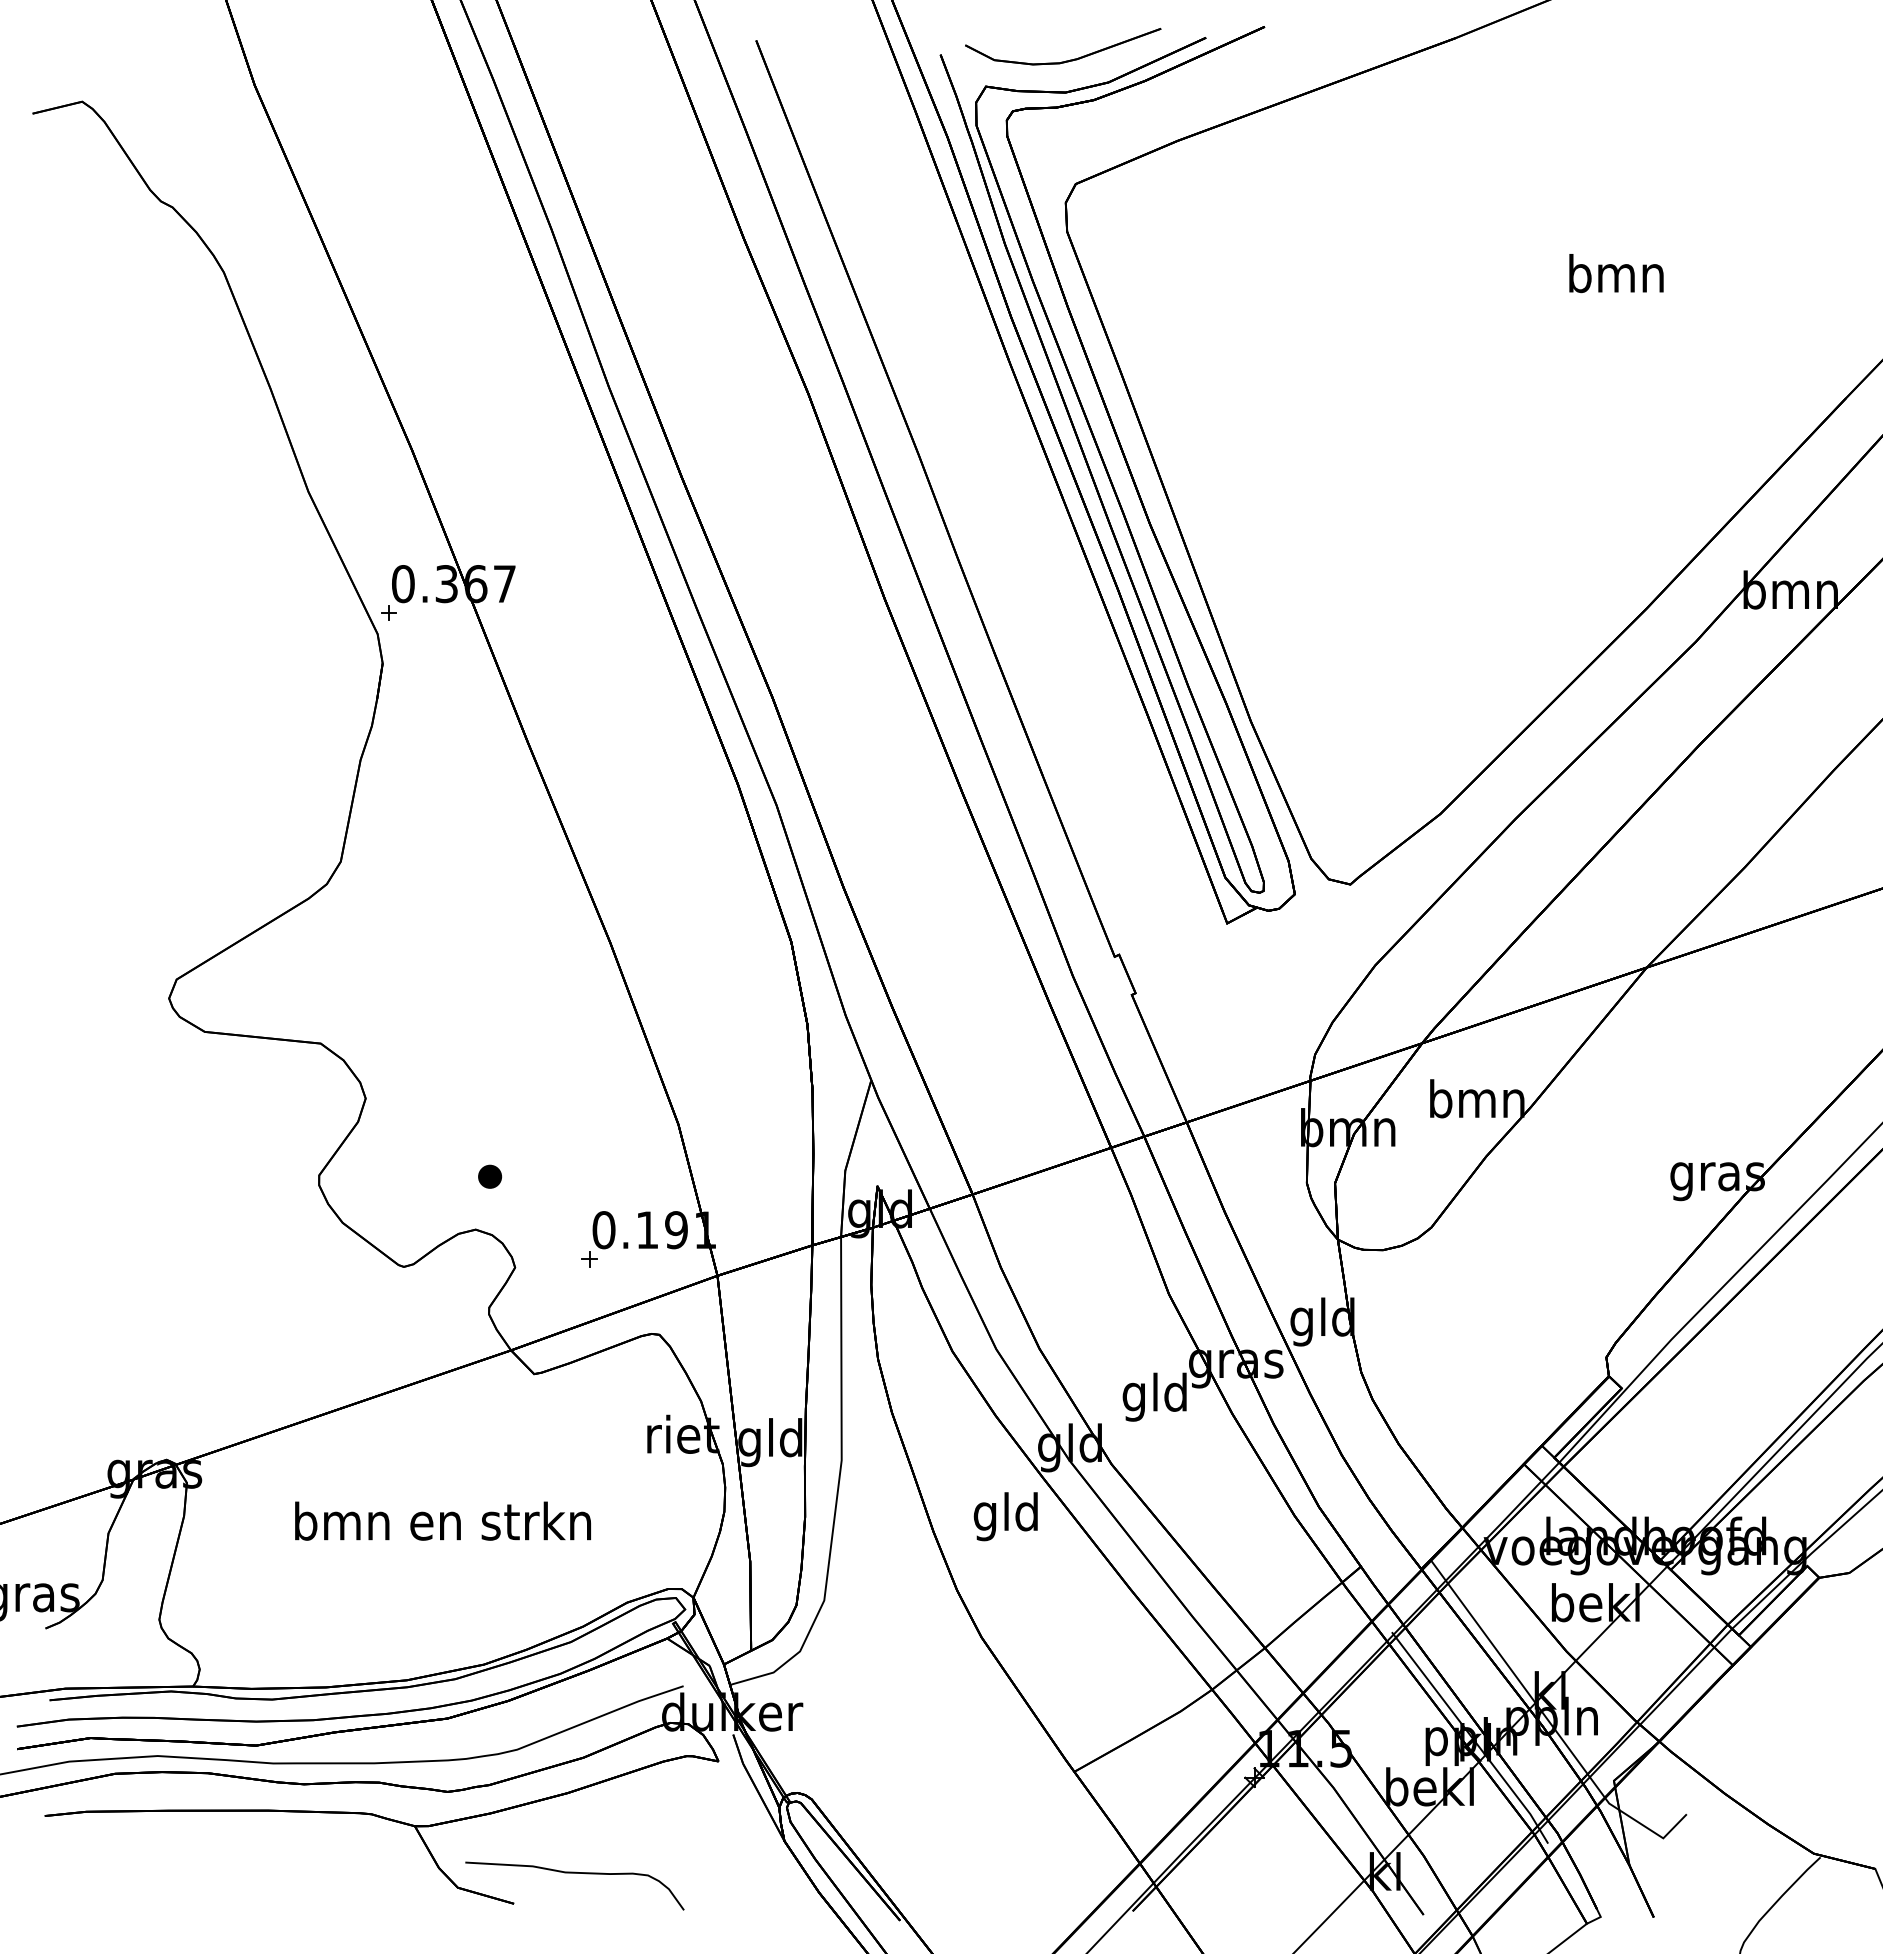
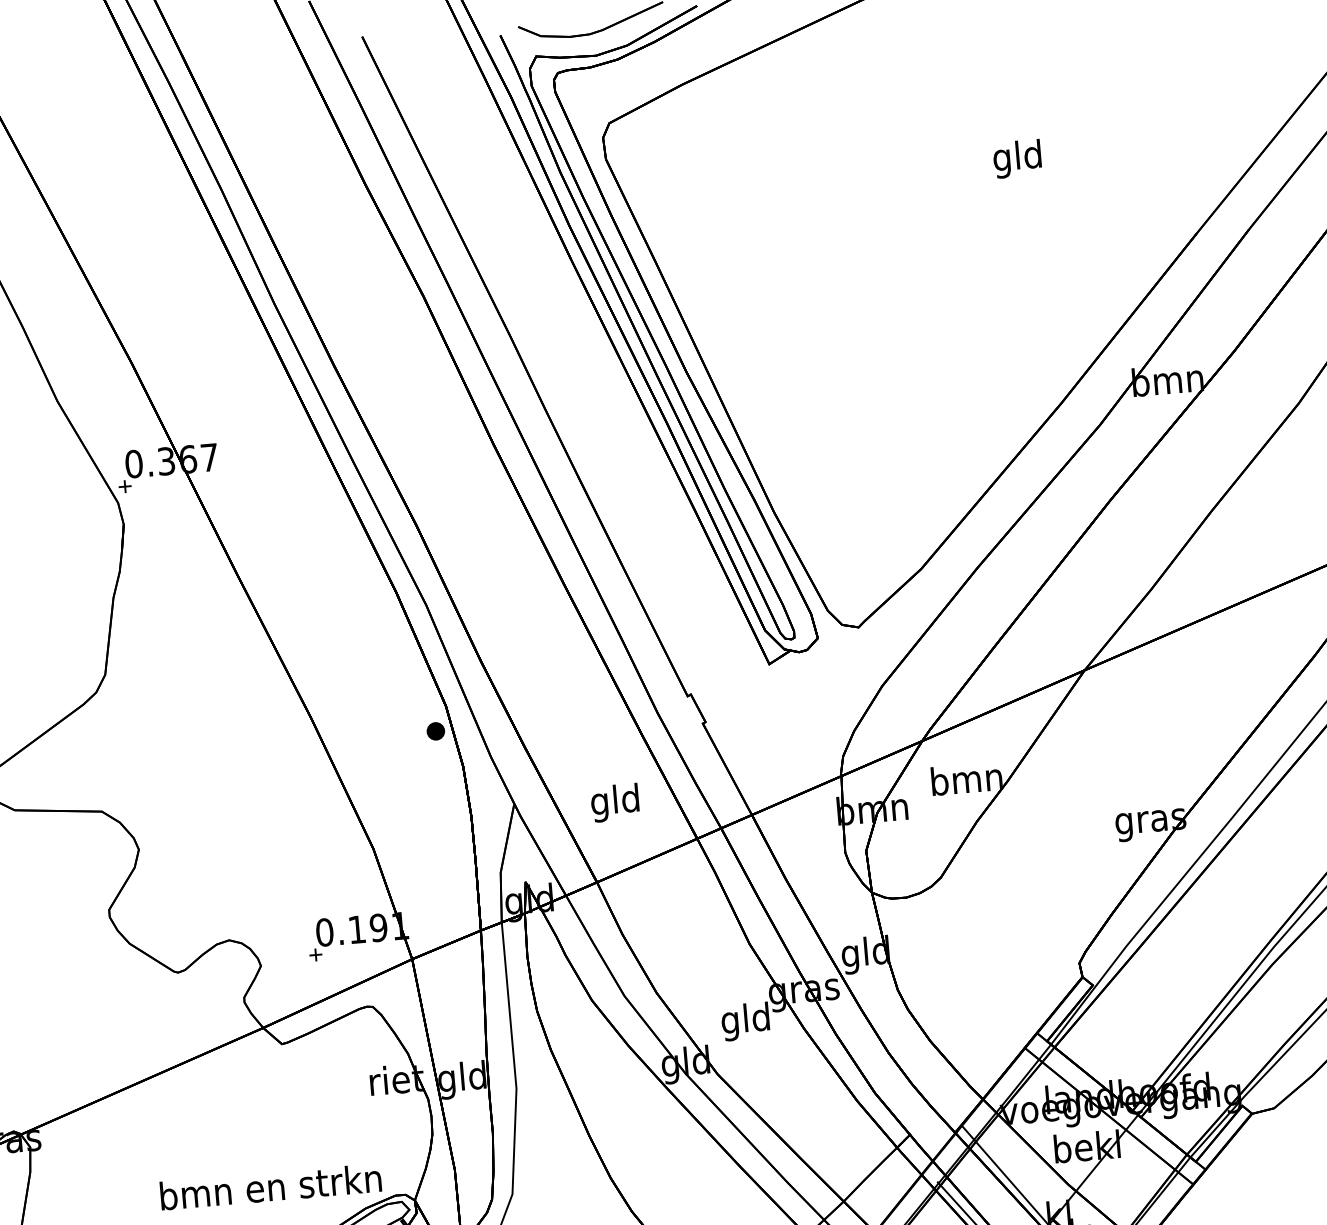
text: (1616, 278) -> (1018, 159), bmn -> gld
part: (490, 1176) -> (436, 731), moved
text: (1005, 1516) -> (614, 802), moved
text: (442, 1520) -> (270, 1186), moved

